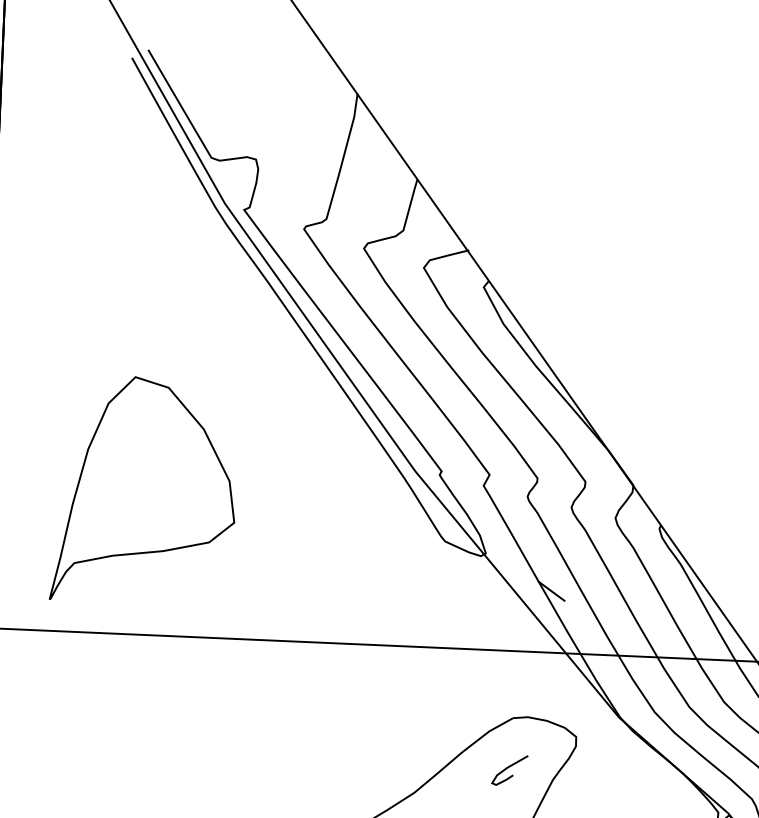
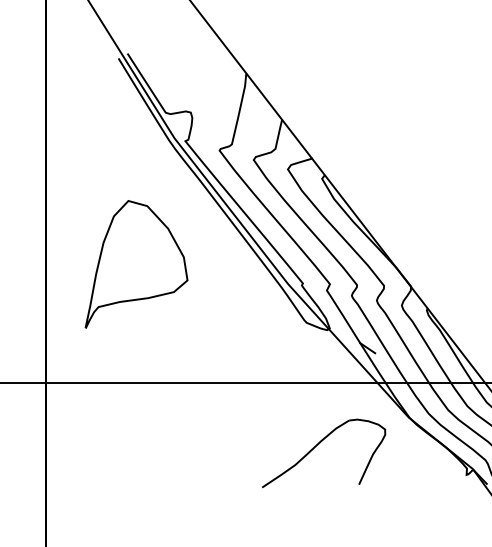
part: (144, 490) -> (136, 264), moved
curve: (509, 767) -> (348, 448), removed

